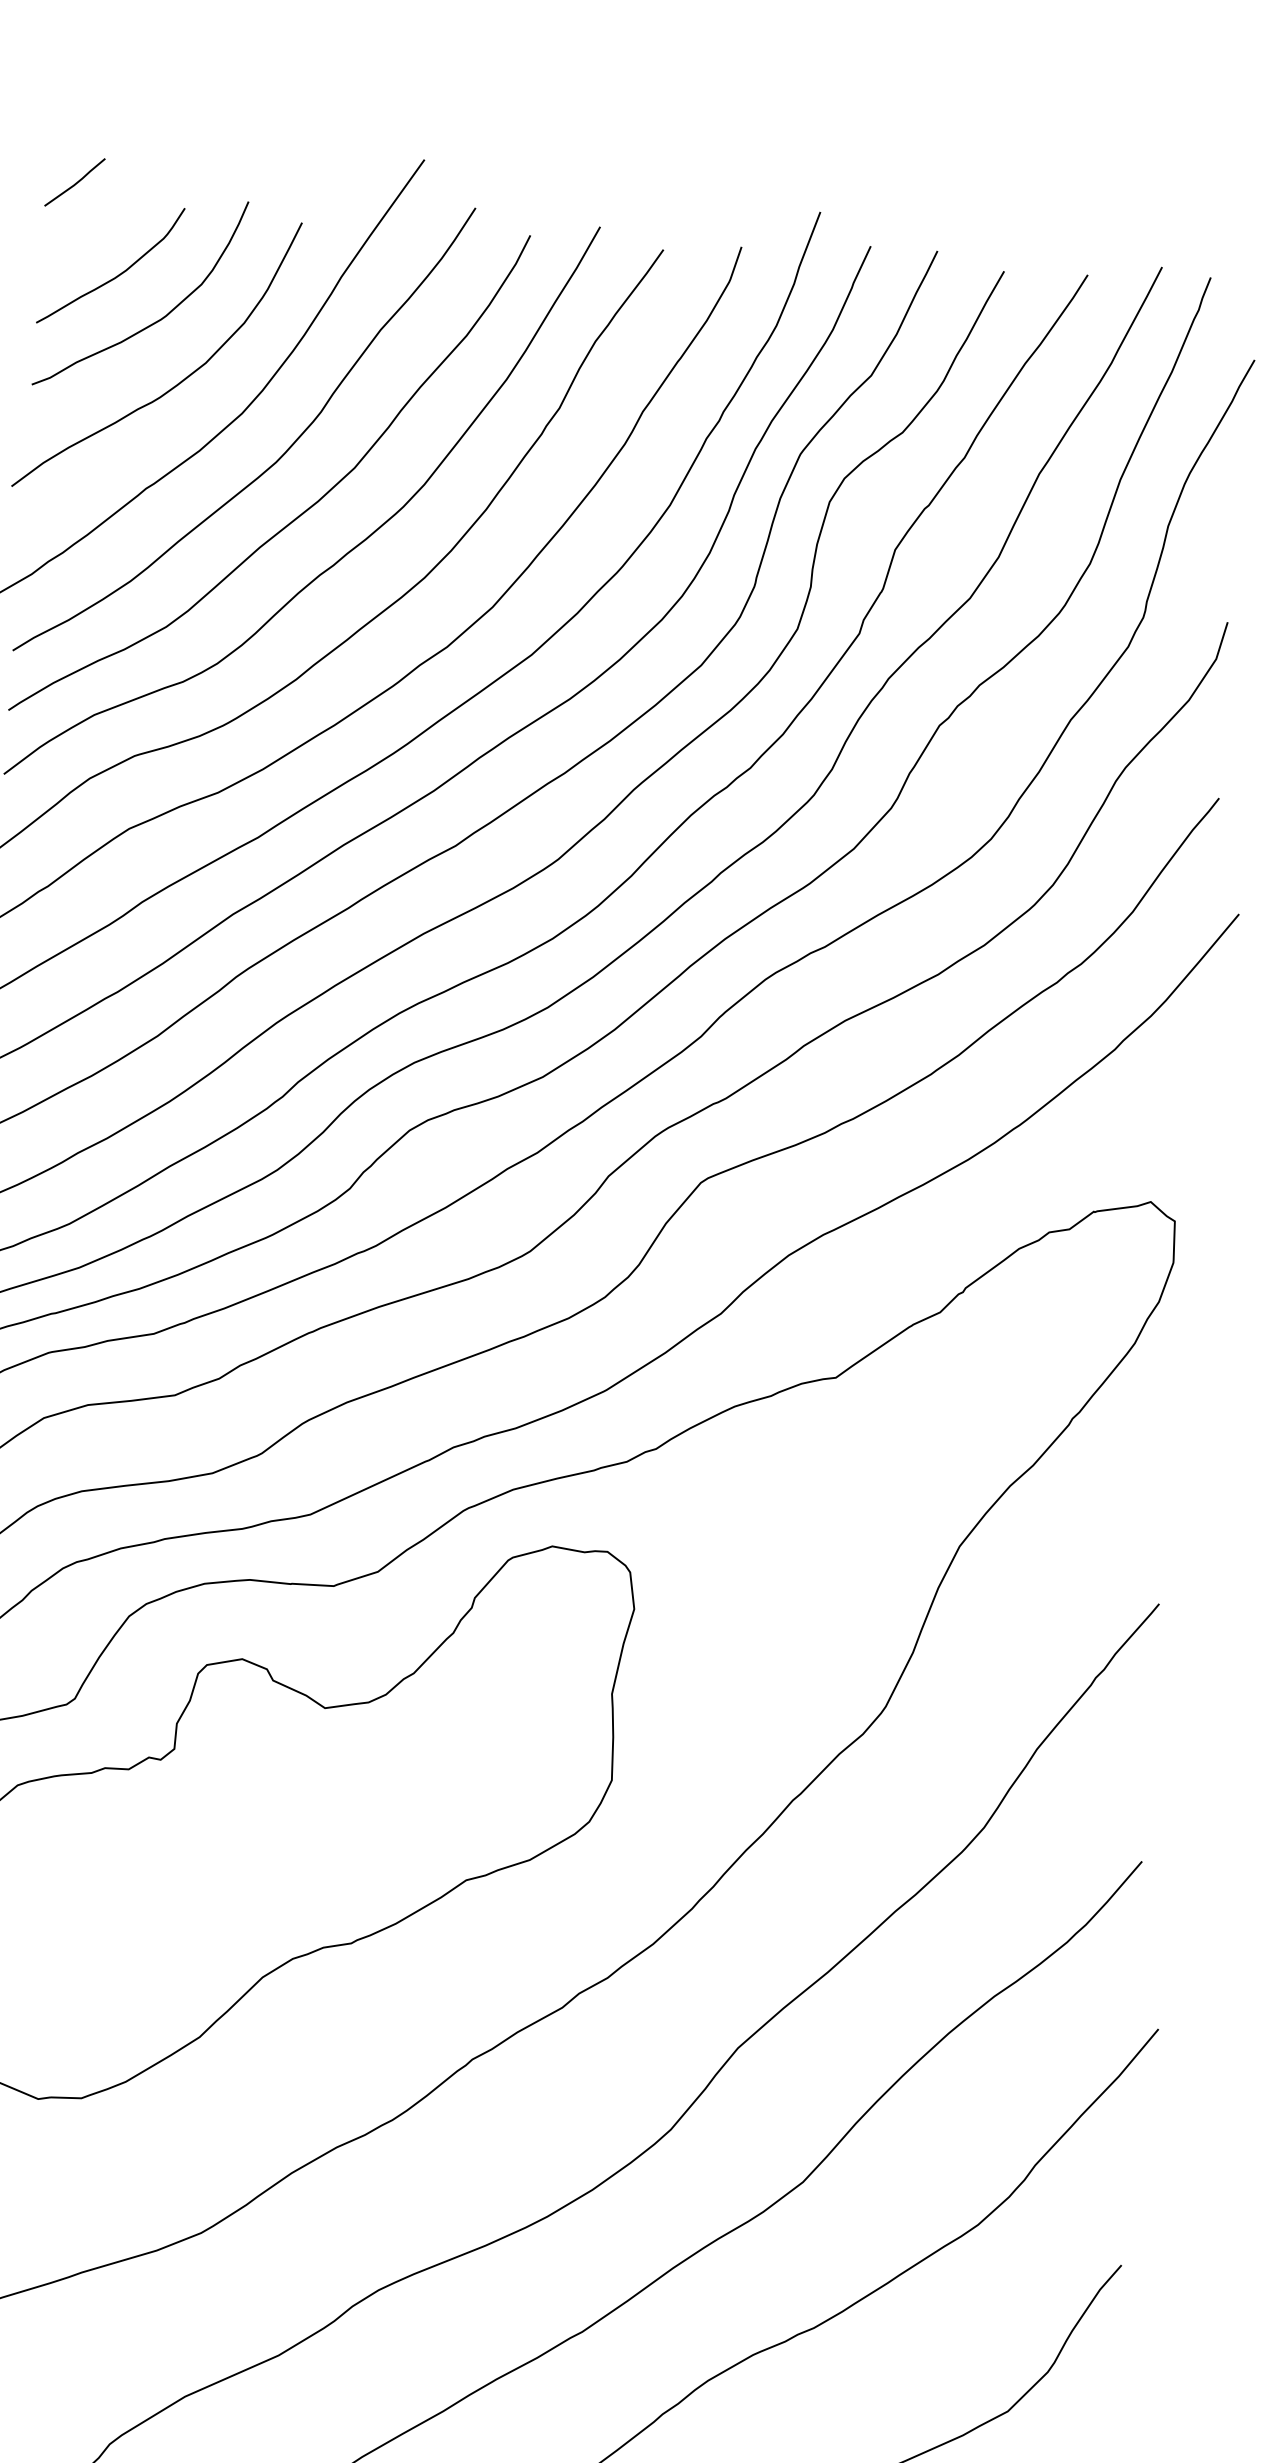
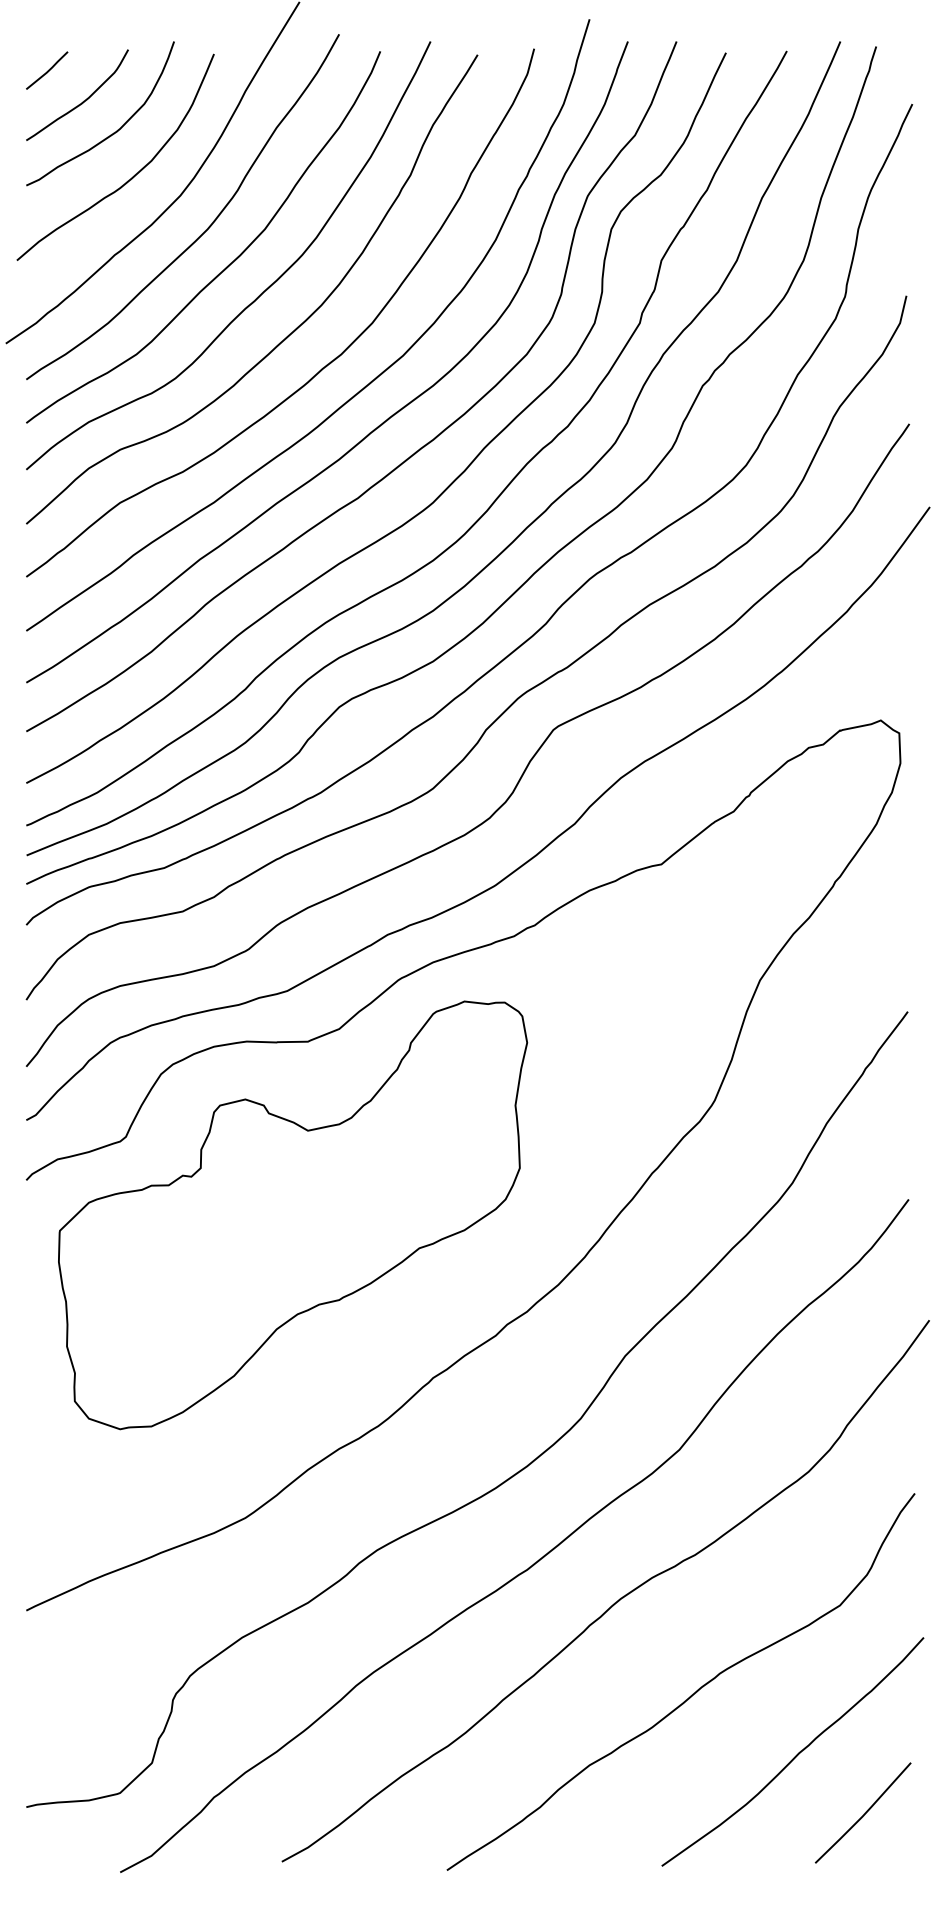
line: (75, 182) -> (47, 70), moved

